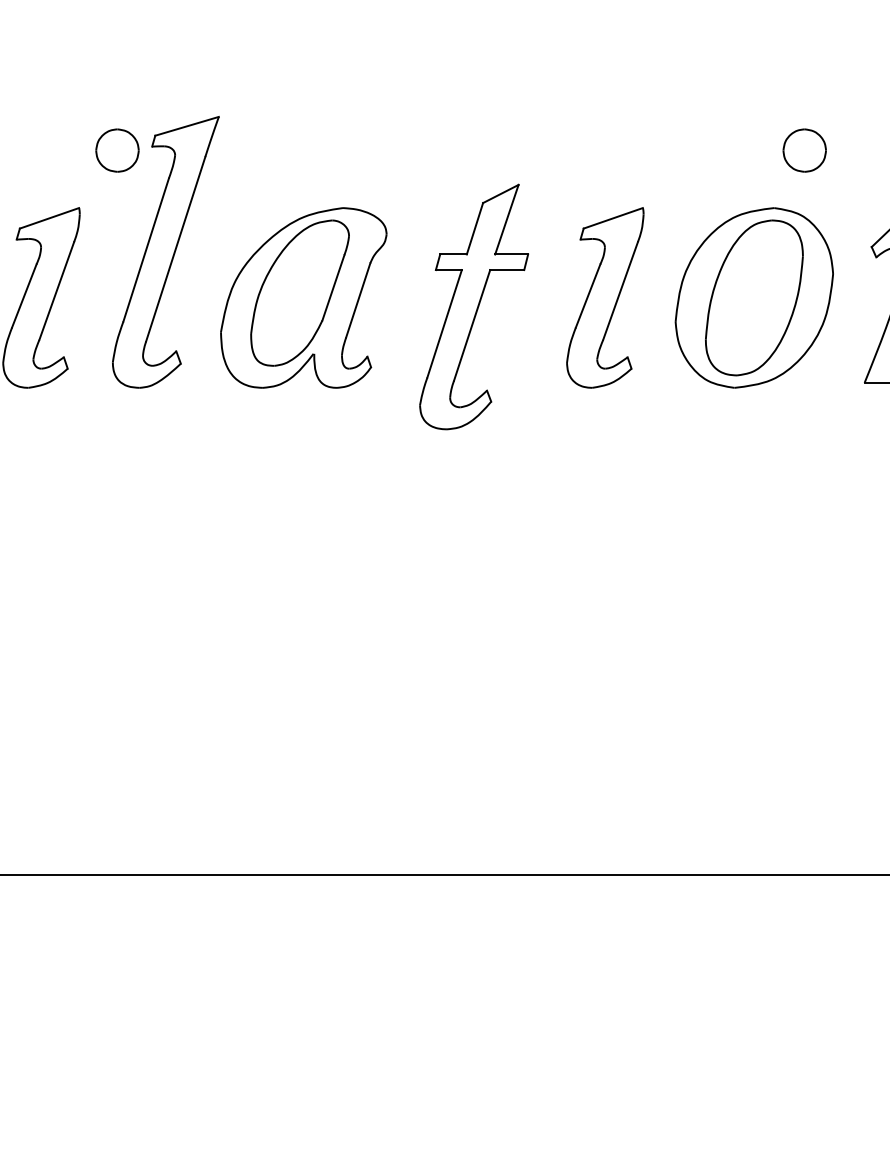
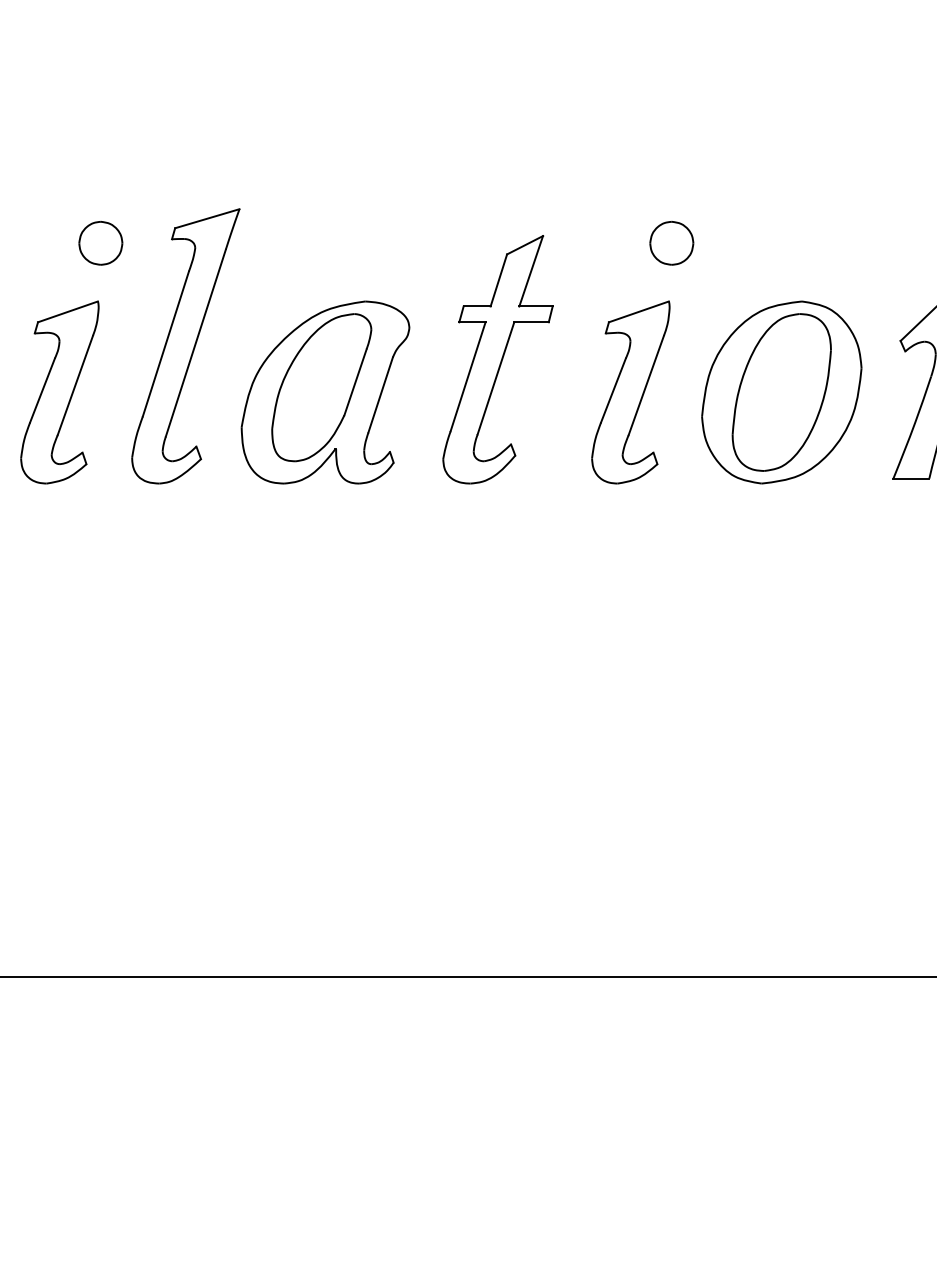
part: (117, 150) -> (100, 243), moved
part: (804, 150) -> (671, 243), moved
part: (473, 306) -> (497, 359), moved

